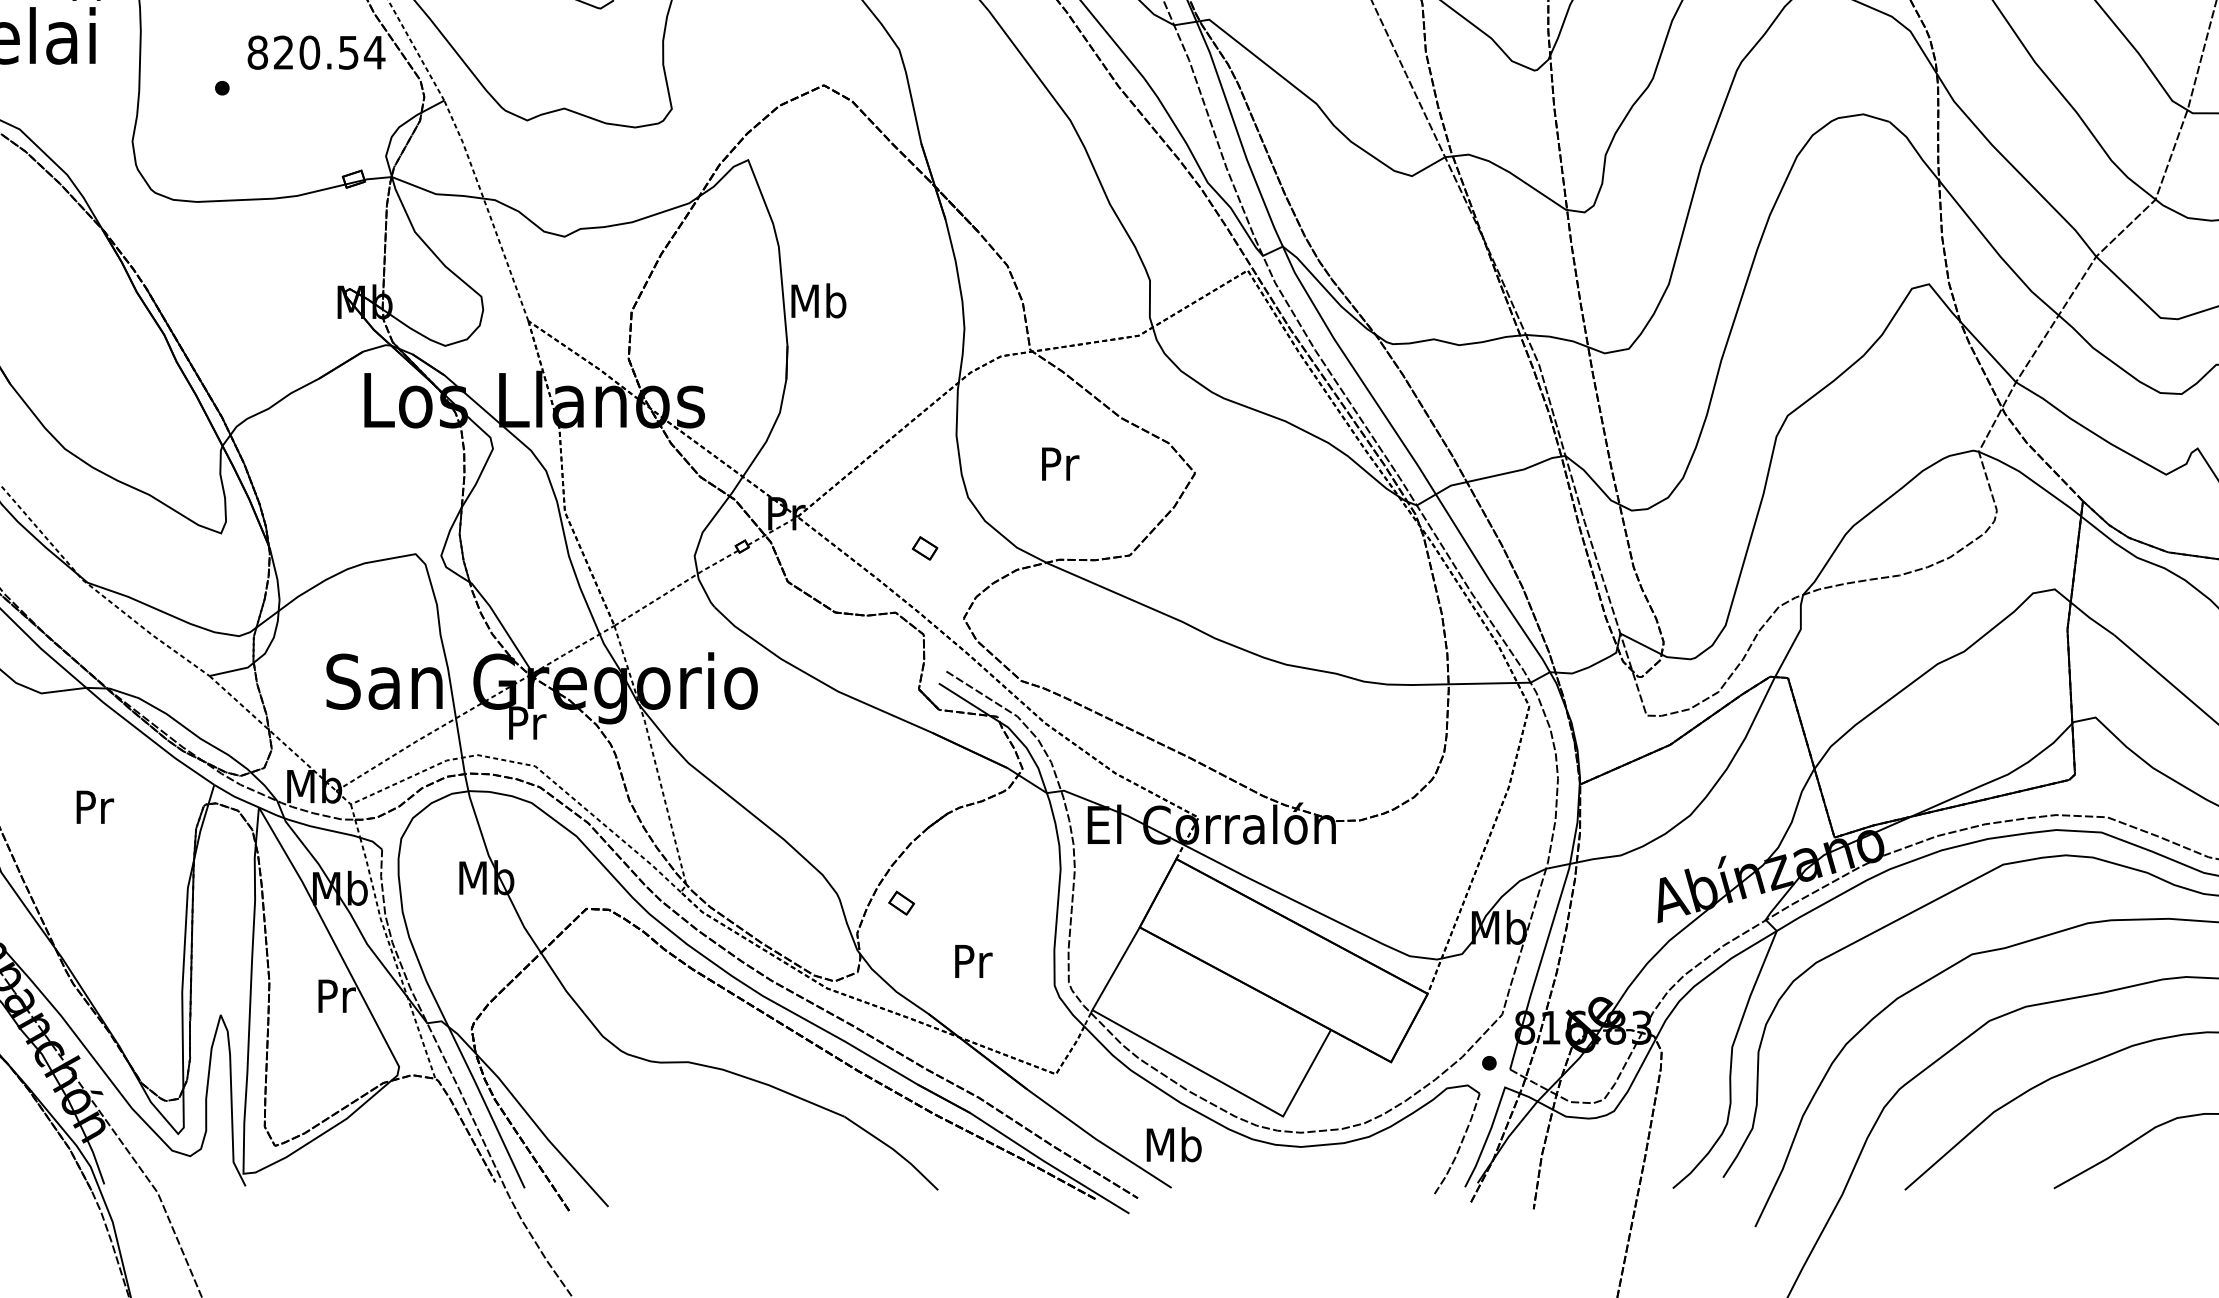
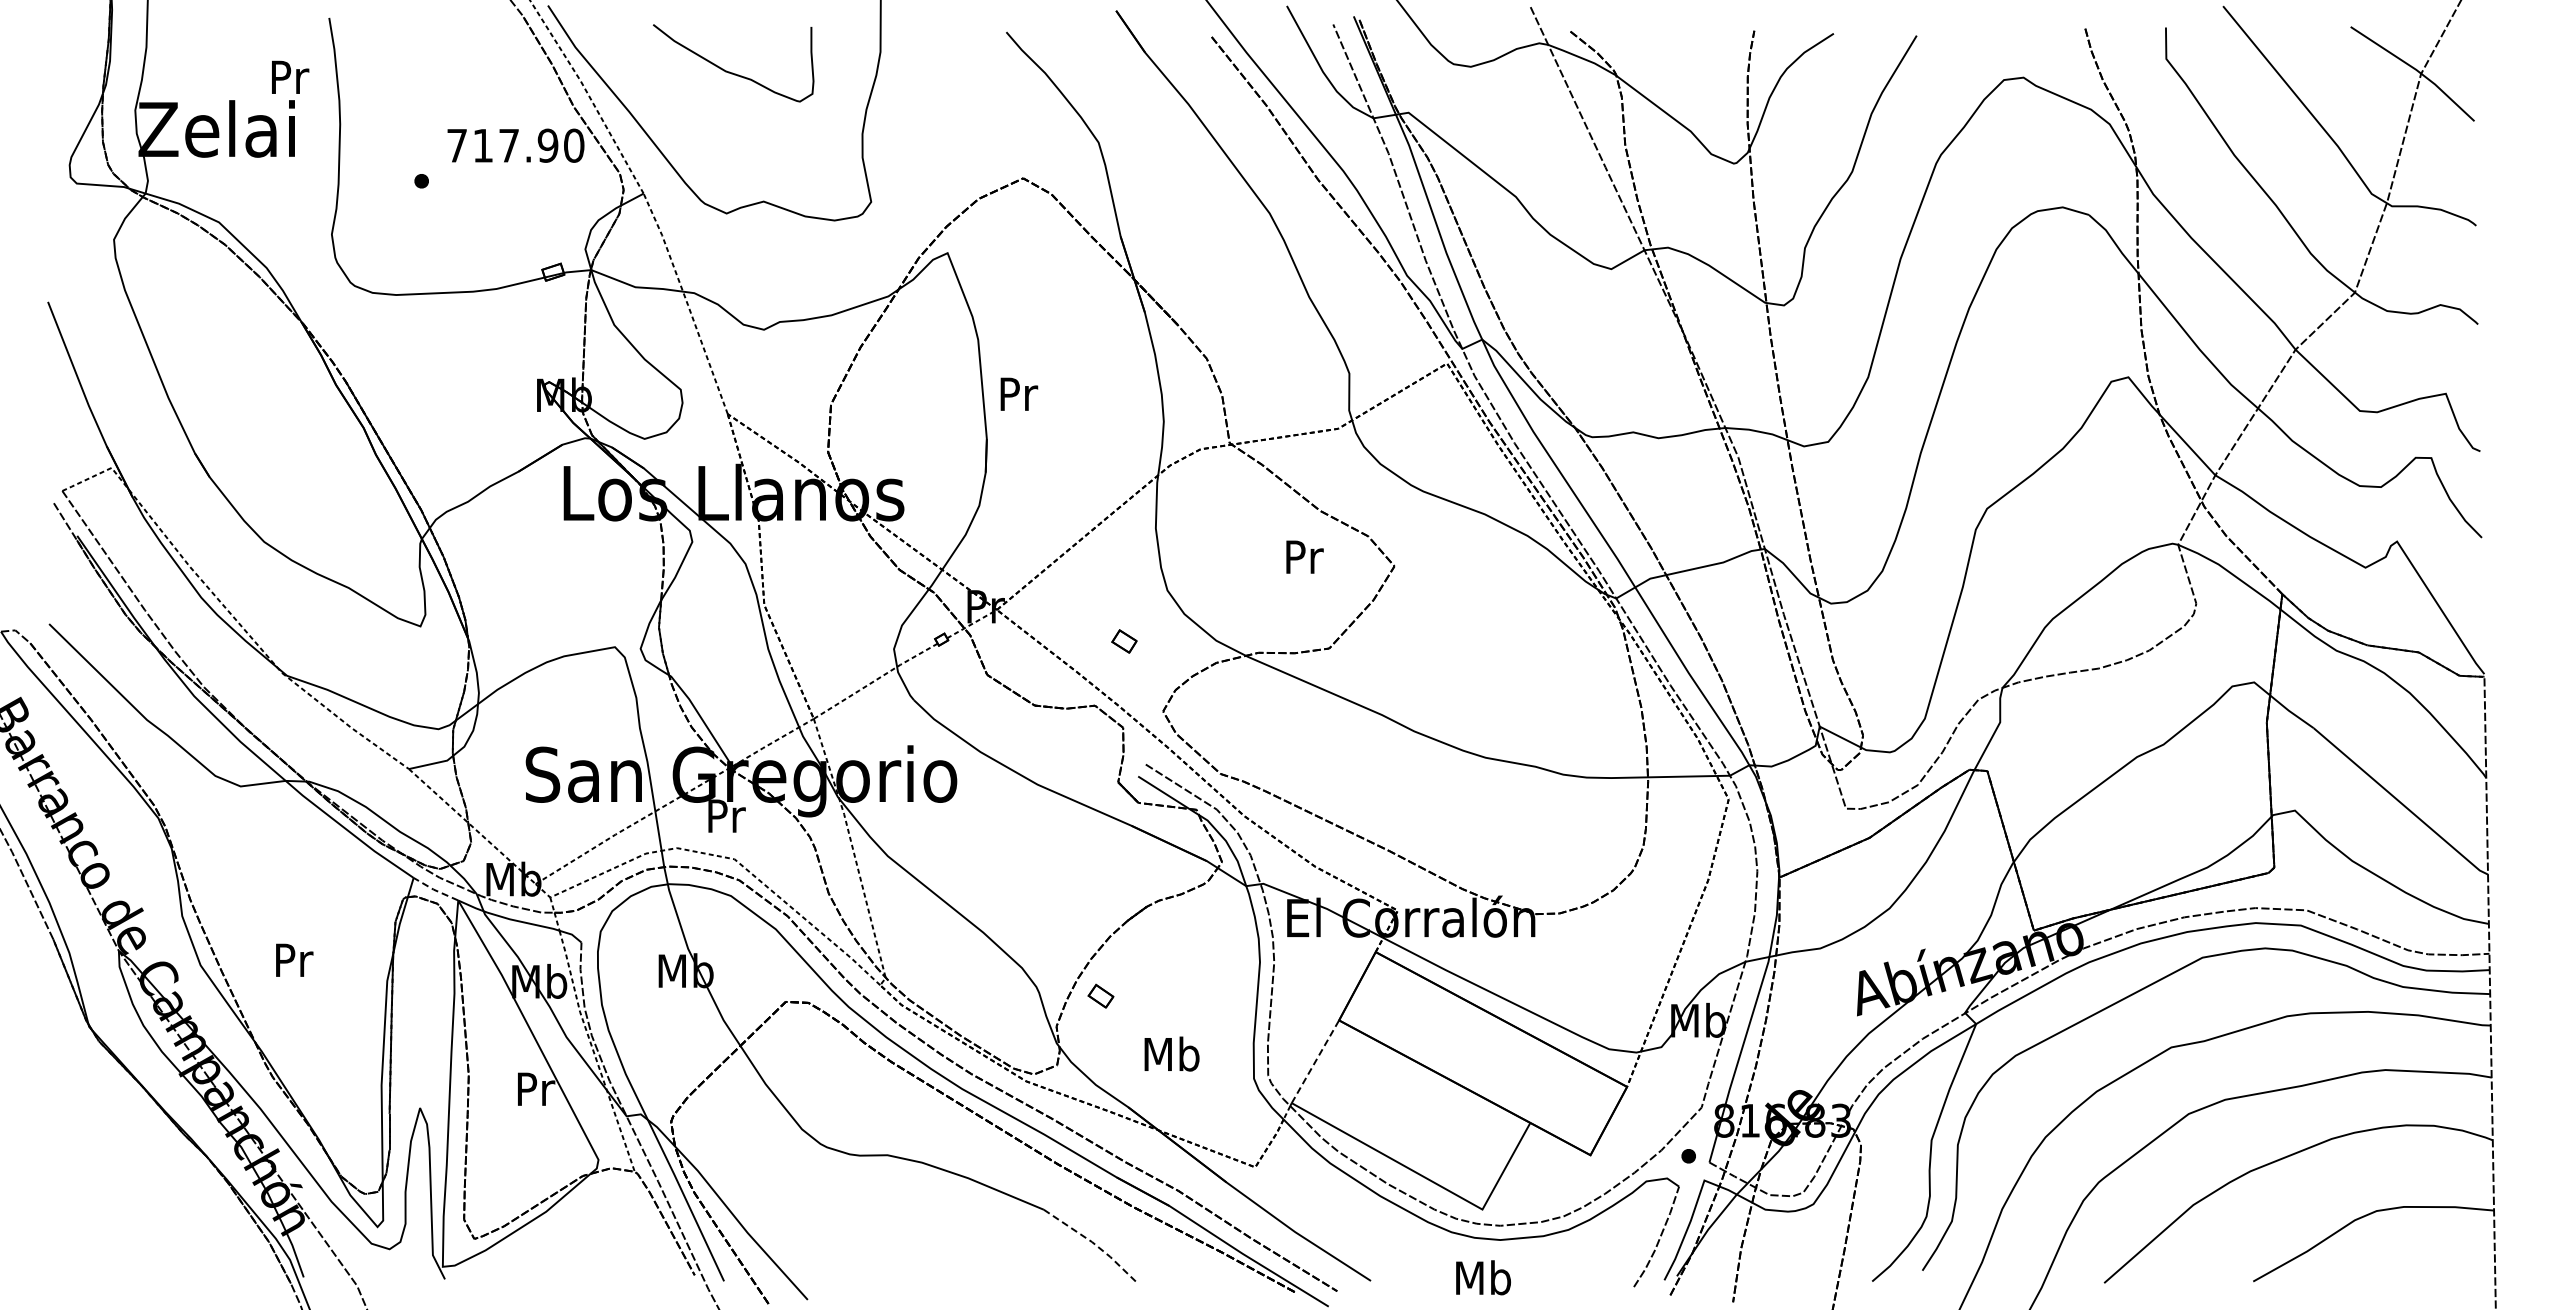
text: (316, 52) -> (515, 145), 820.54 -> 717.90
text: (818, 300) -> (1017, 393), Mb -> Pr
text: (1060, 463) -> (1304, 556), moved
line: (235, 797) -> (434, 890), solid -> dashed
text: (95, 806) -> (294, 959), moved
text: (972, 960) -> (1171, 1053), Pr -> Mb
line: (1116, 968) -> (1315, 1061), solid -> dashed
text: (1174, 1144) -> (1483, 1277), moved
line: (894, 1150) -> (1093, 1243), solid -> dashed

